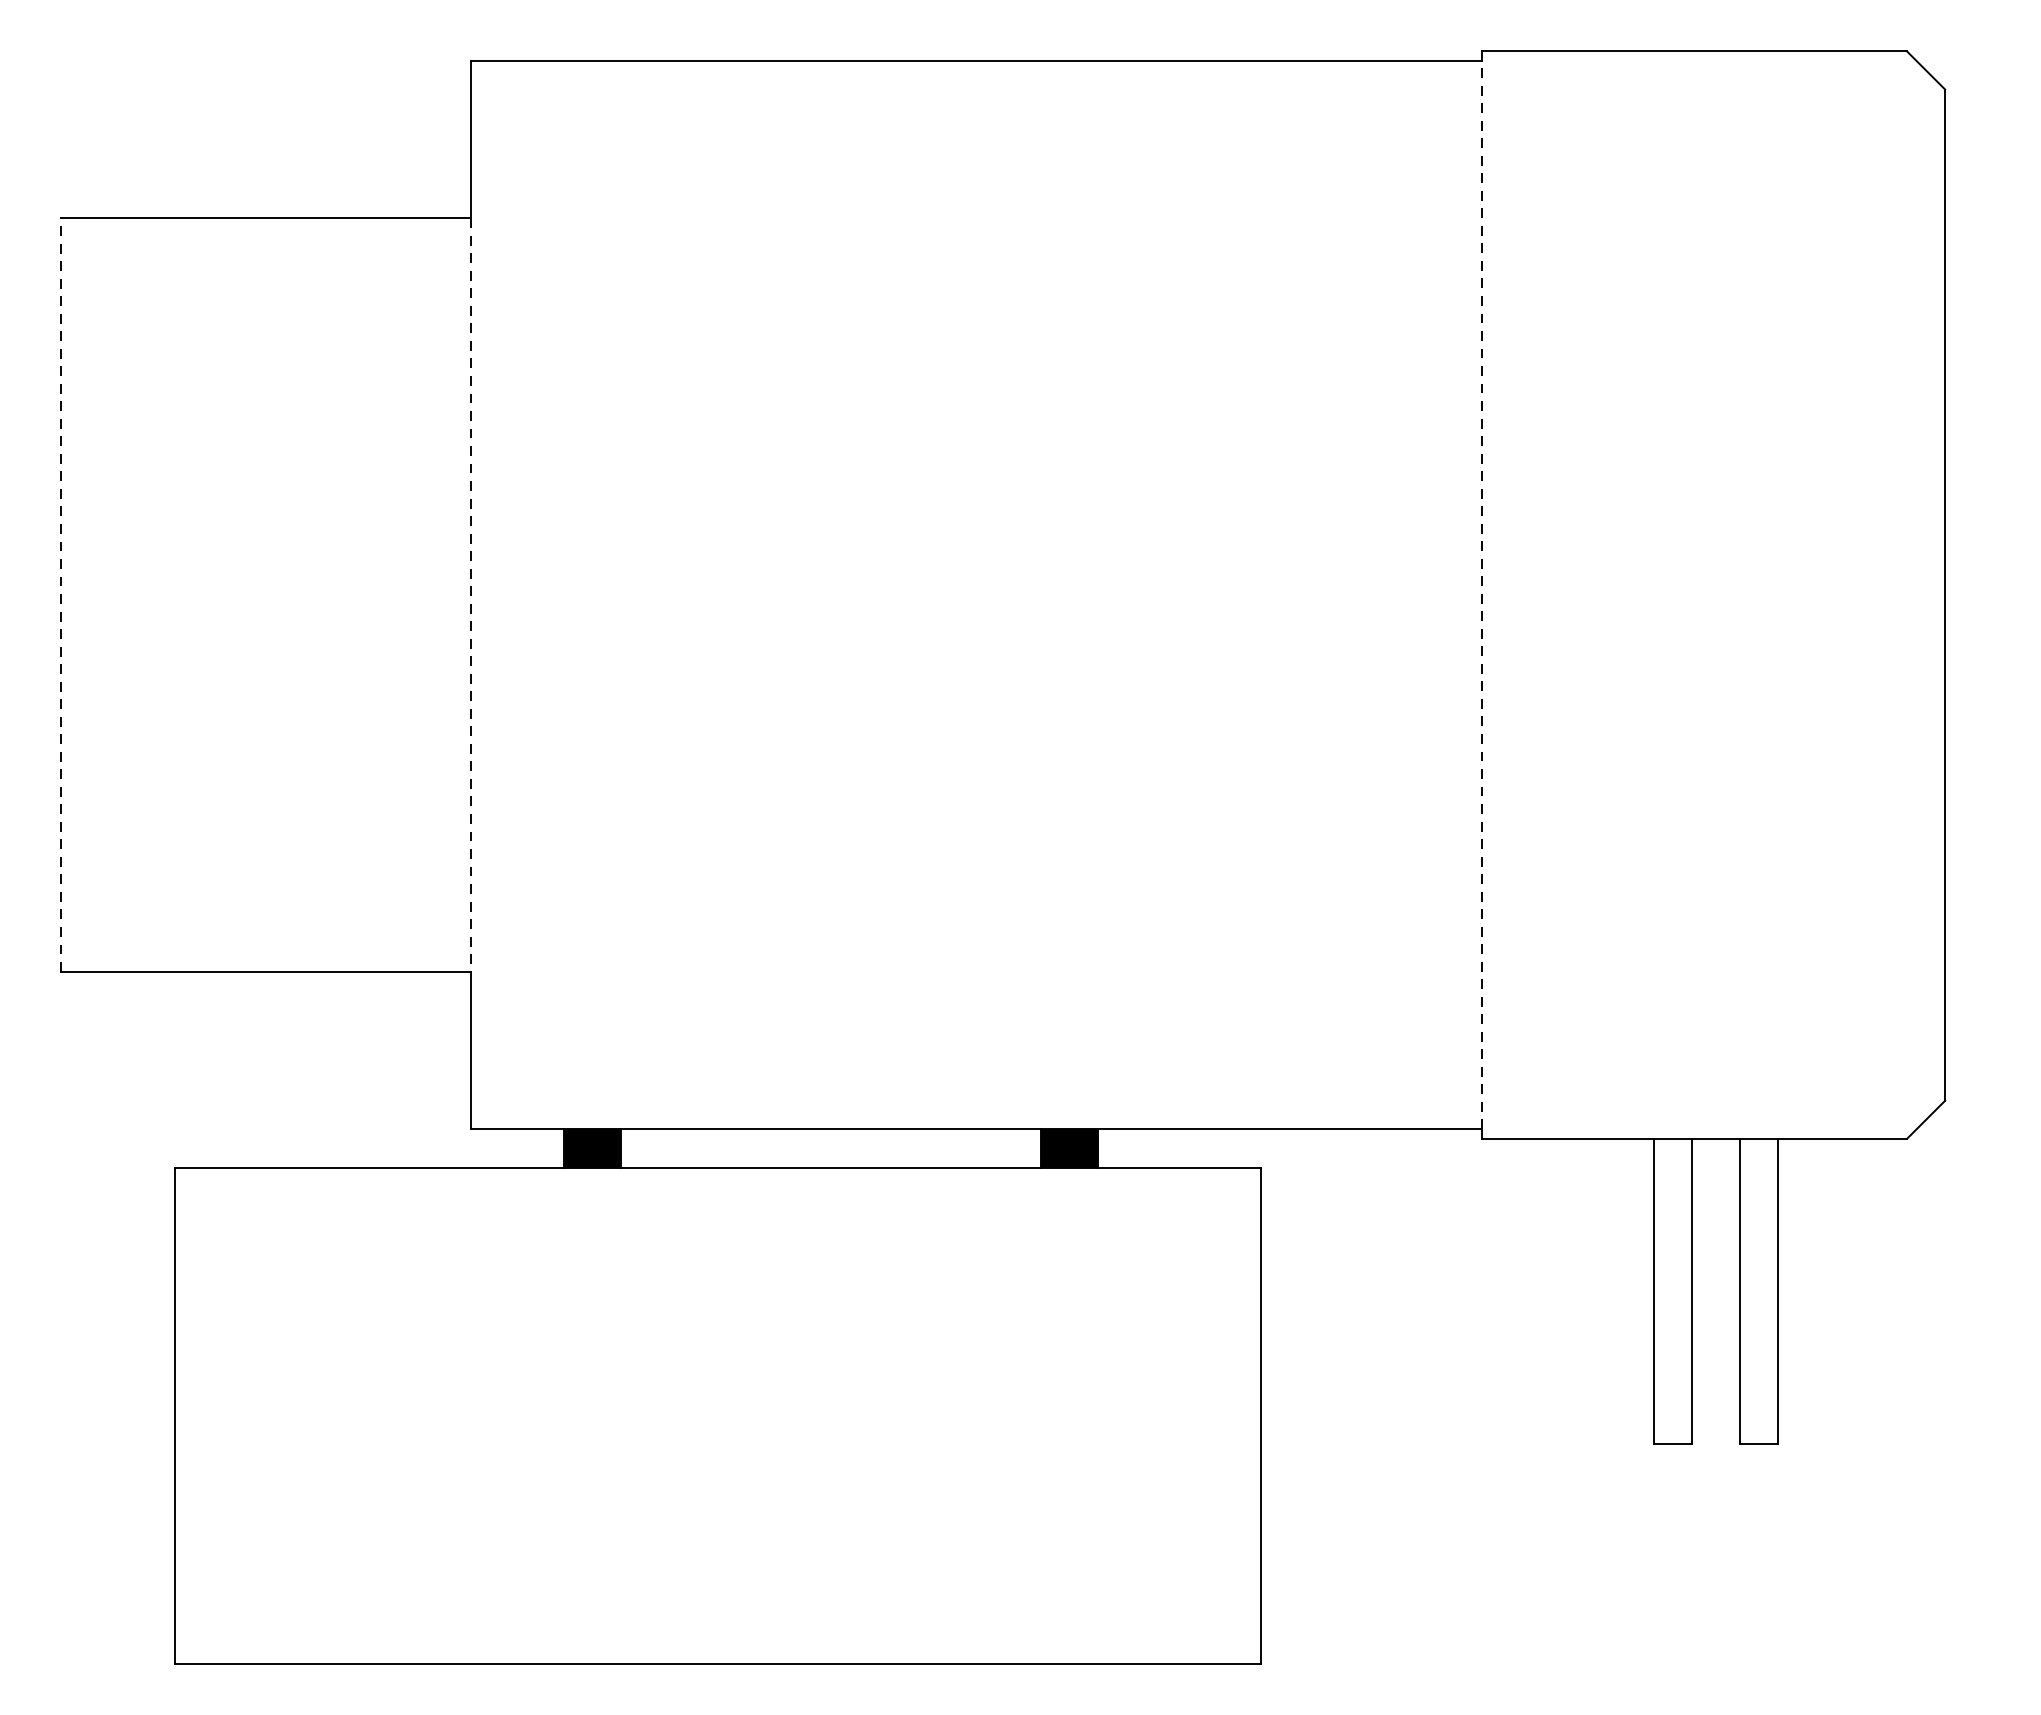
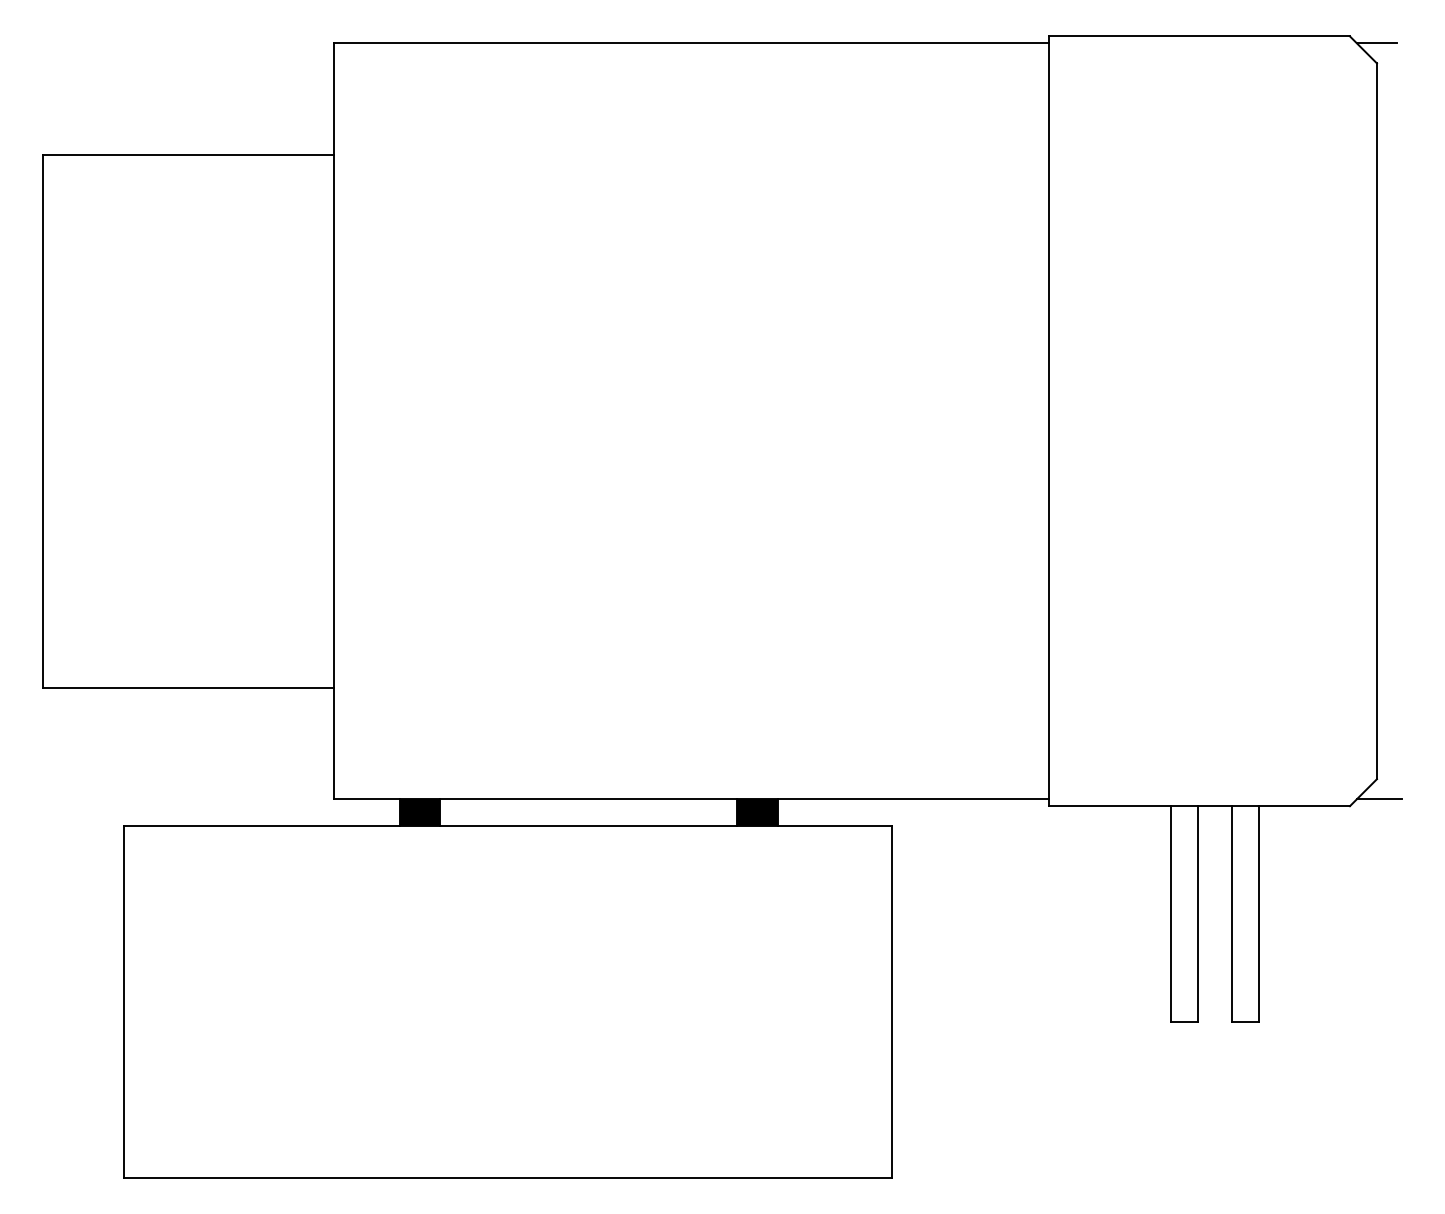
line: (1944, 61) -> (1376, 43), added
line: (1482, 594) -> (1049, 420), dashed -> solid
line: (61, 595) -> (43, 421), dashed -> solid
line: (470, 595) -> (333, 421), dashed -> solid
line: (1947, 1129) -> (1378, 799), added

